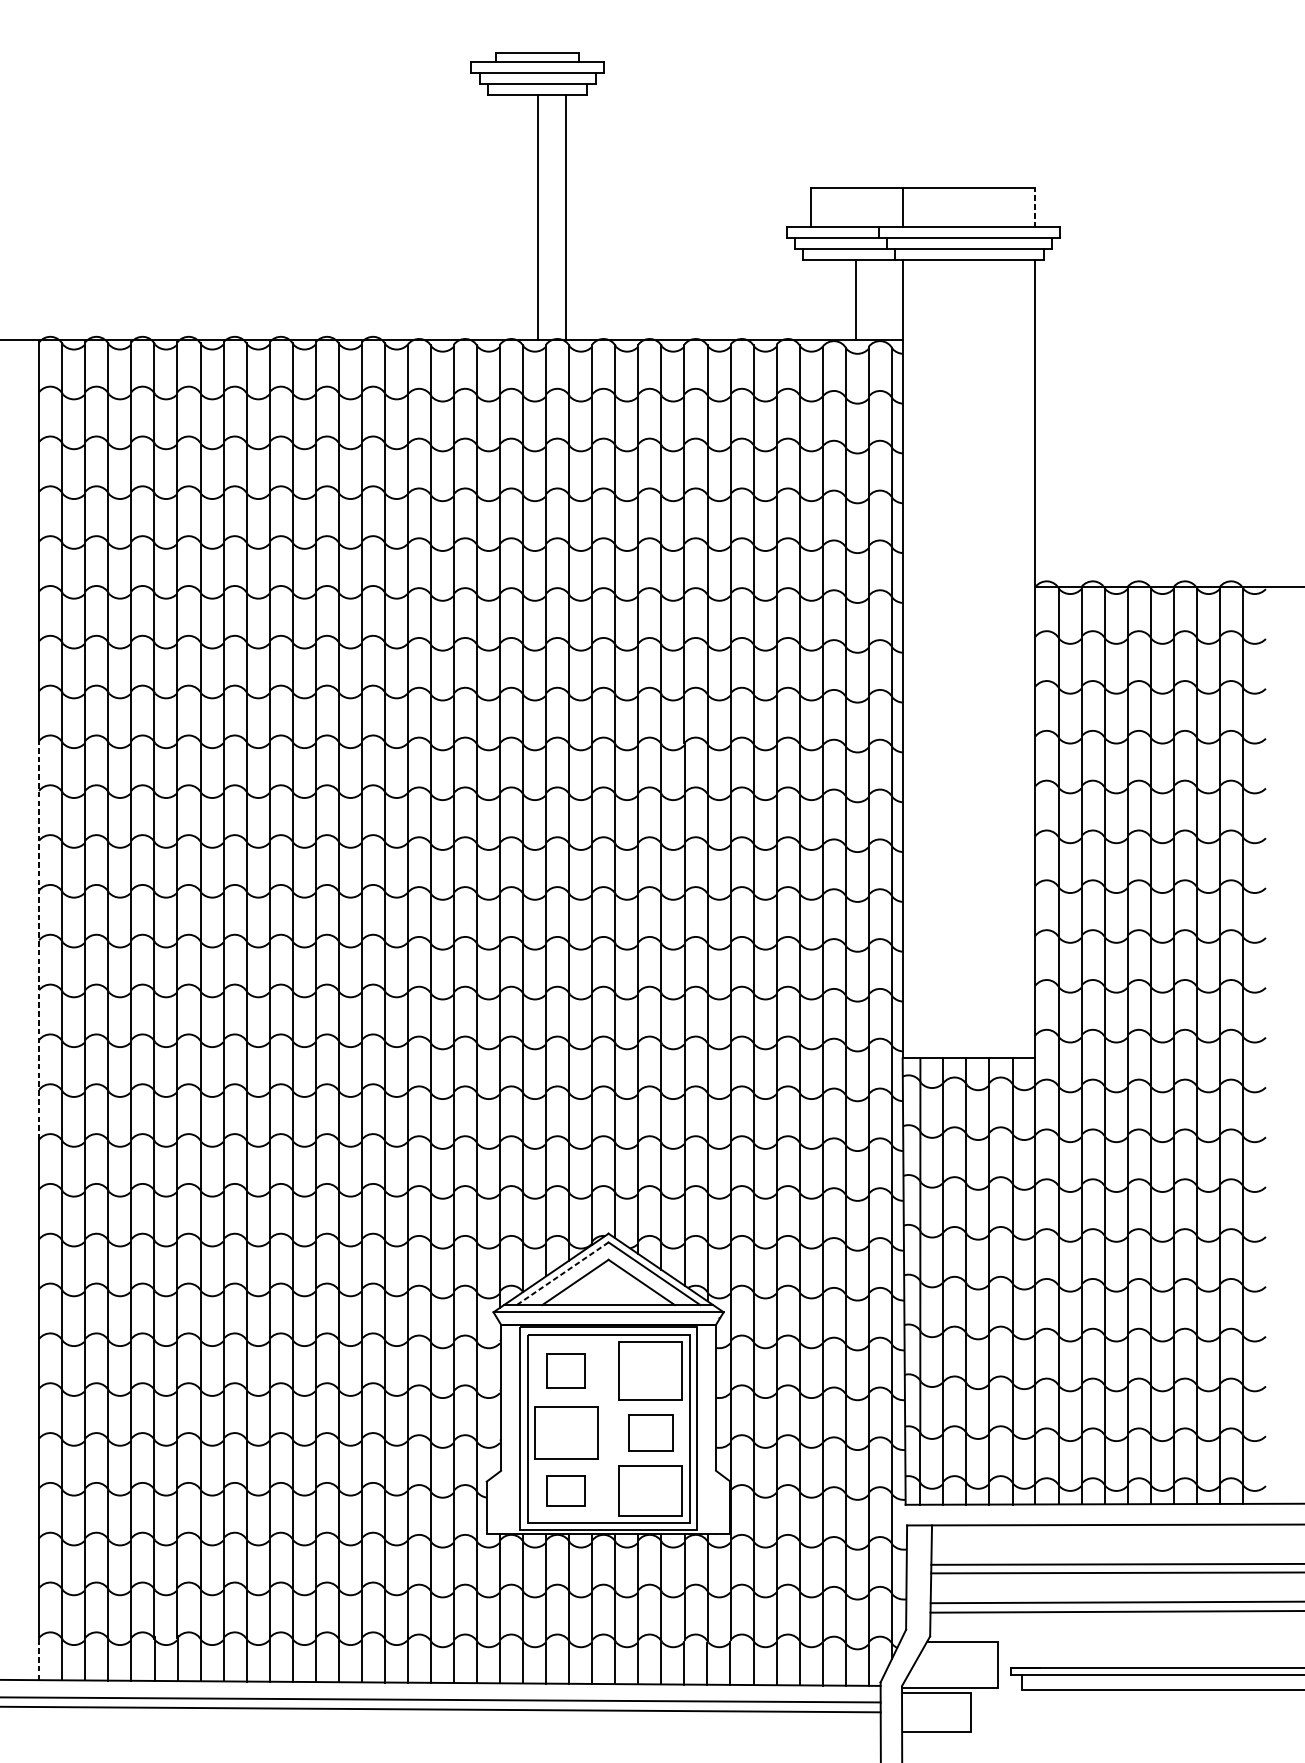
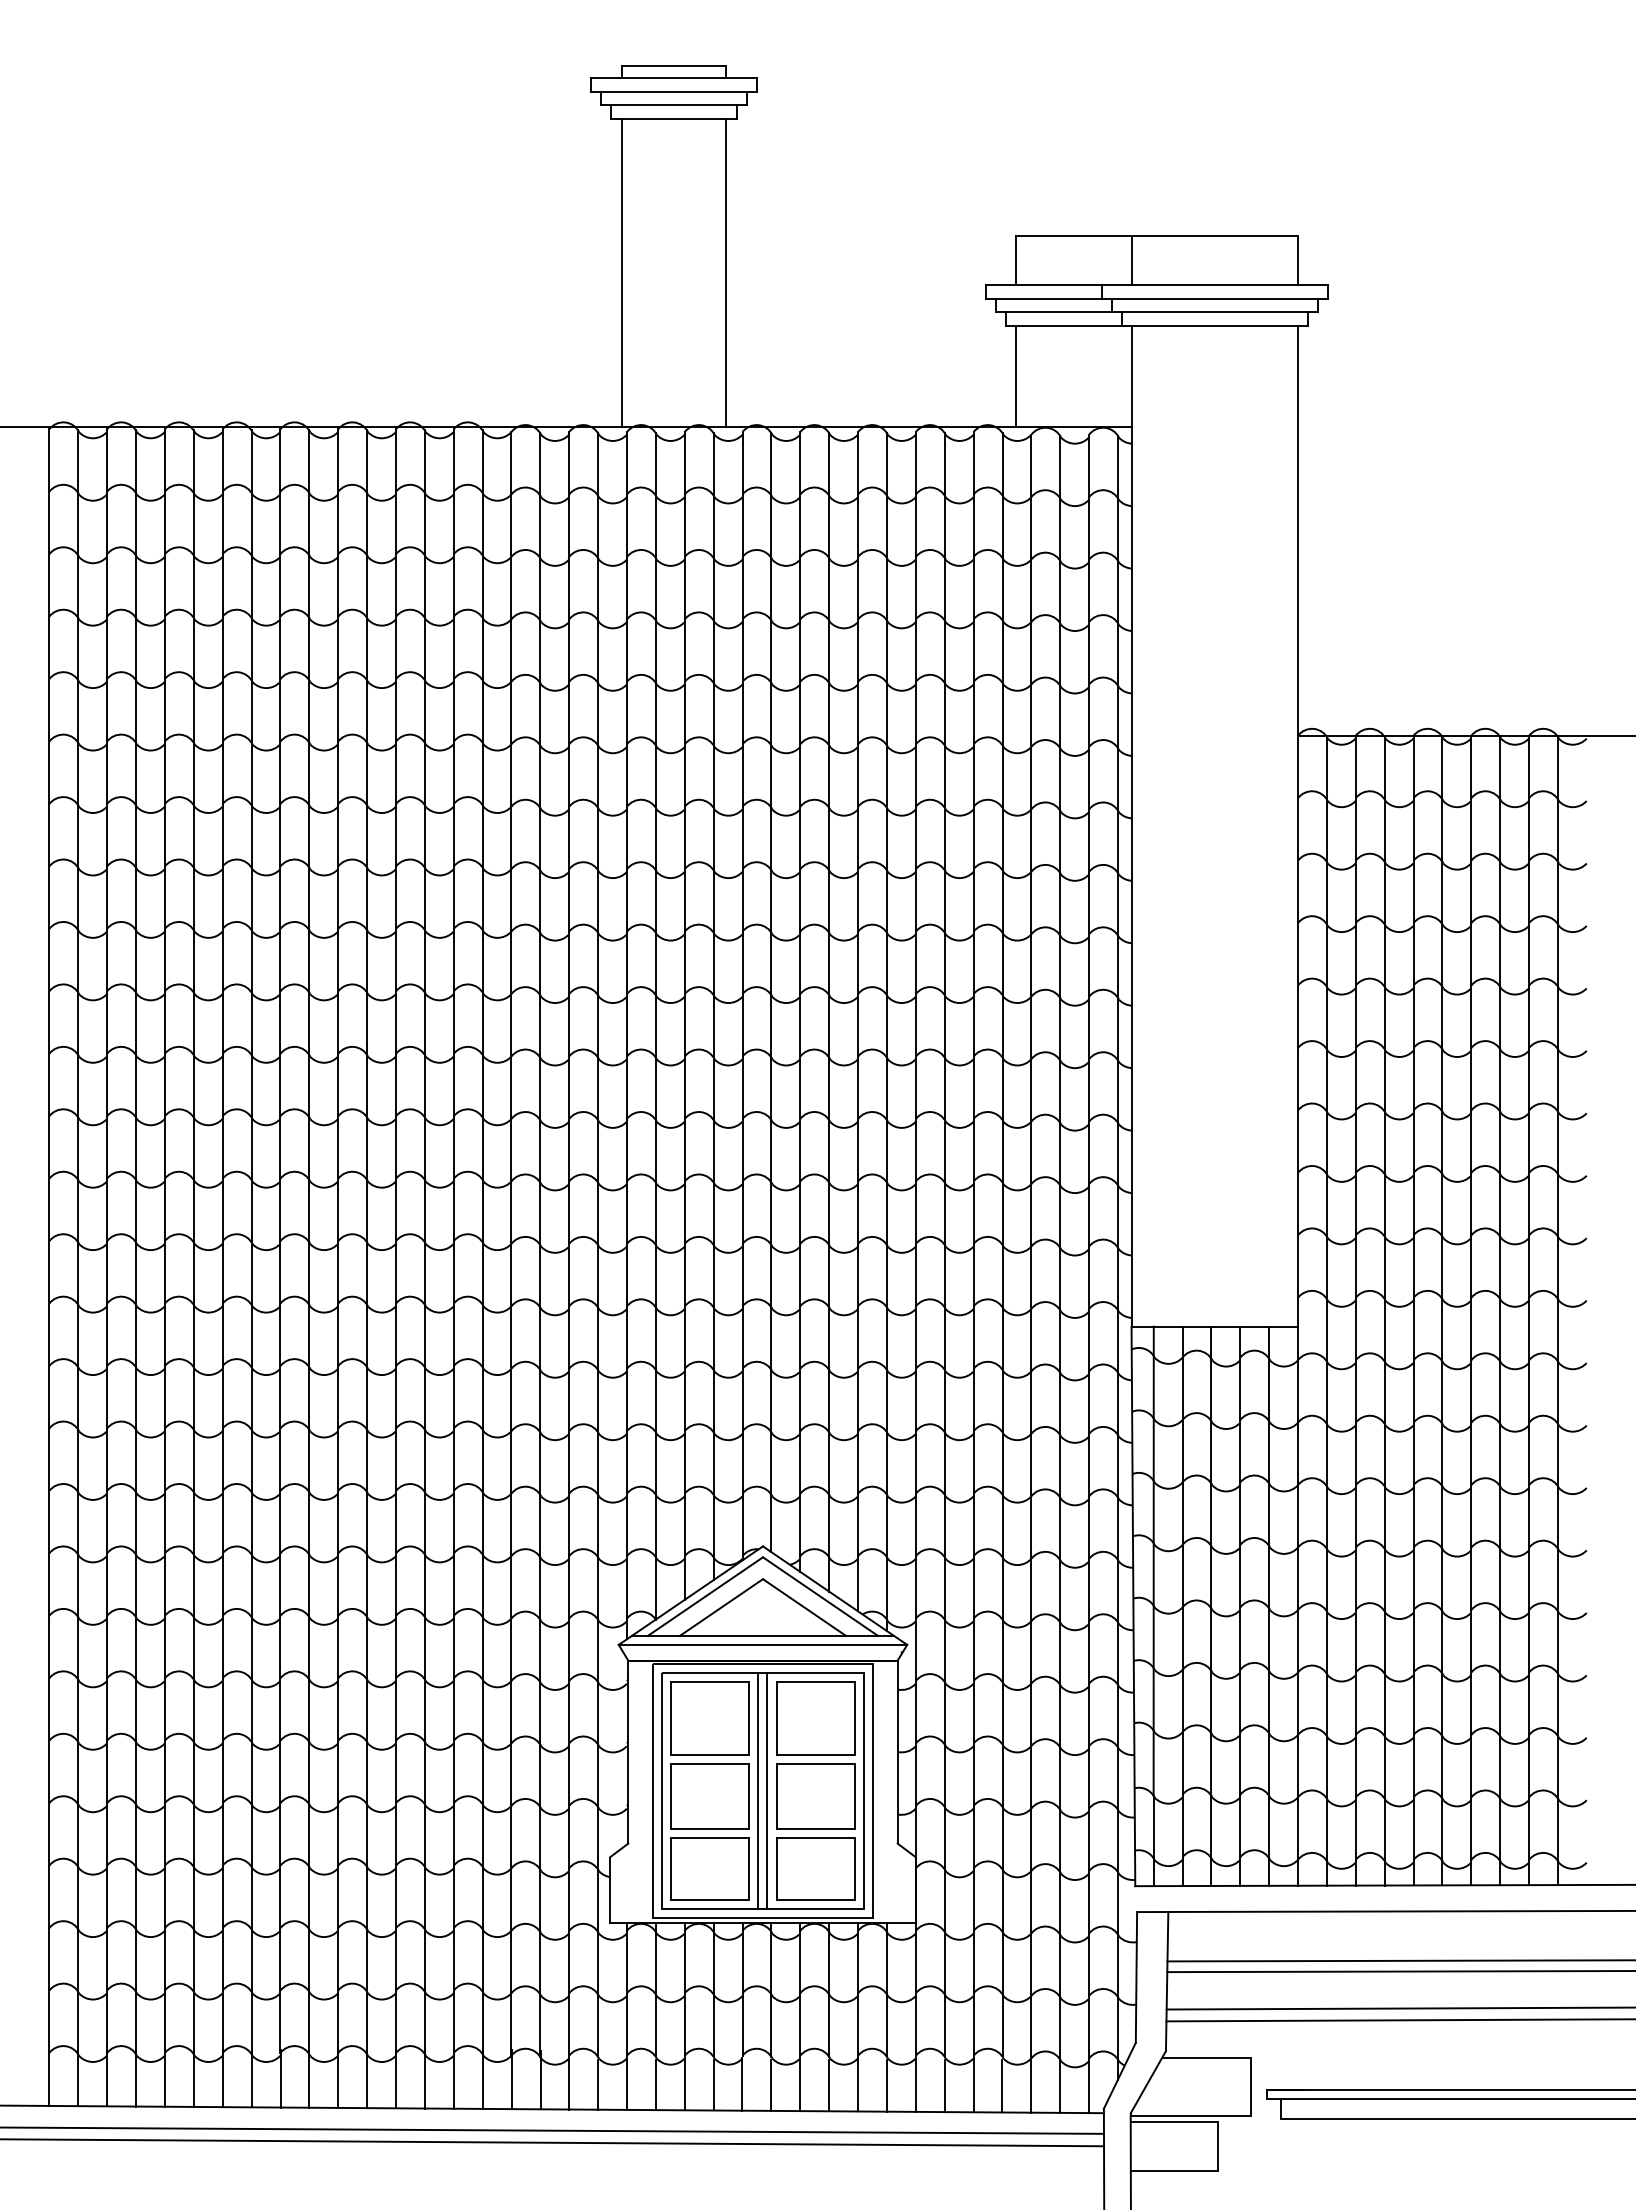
line: (1035, 207) -> (1297, 260), dashed -> solid
line: (538, 217) -> (726, 272), moved
line: (565, 217) -> (621, 272), moved
line: (855, 299) -> (1015, 375), moved
line: (39, 940) -> (49, 1178), dashed -> solid
line: (562, 1273) -> (705, 1596), dashed -> solid
part: (565, 1371) -> (709, 1718), size x1.67
line: (605, 1428) -> (758, 1790), added
line: (612, 1428) -> (767, 1790), added
part: (650, 1433) -> (815, 1796), size x1.43
part: (565, 1490) -> (709, 1868), size x1.67
line: (39, 1658) -> (49, 2078), dashed -> solid

